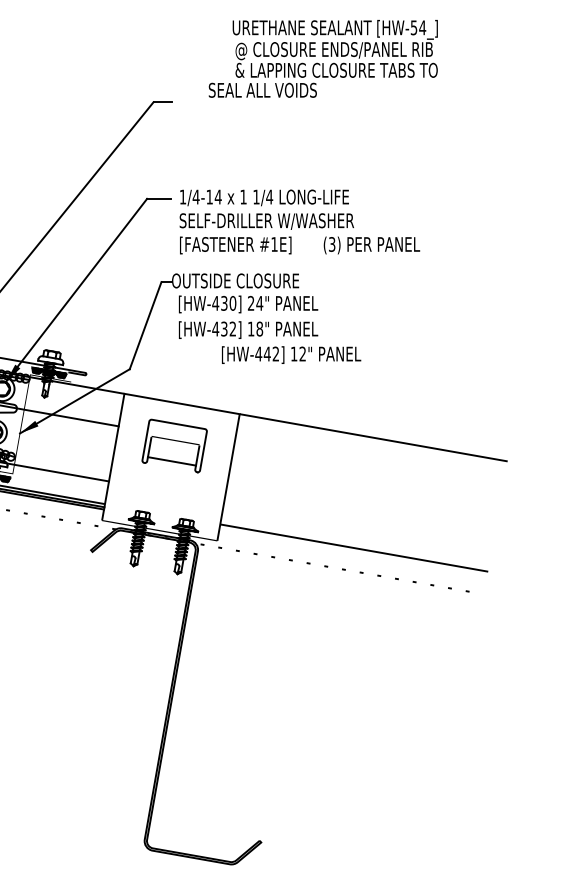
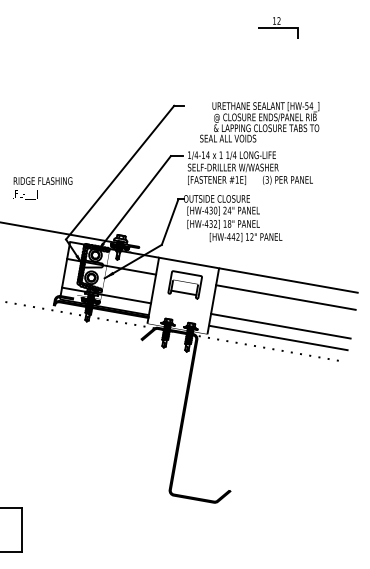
text: (323, 59) -> (259, 122), moved
line: (367, 470) -> (285, 297), added
line: (357, 523) -> (280, 325), added

